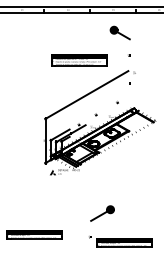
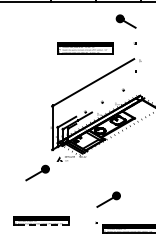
part: (30, 186) -> (37, 172), added
line: (36, 239) -> (43, 225), solid -> dashed

